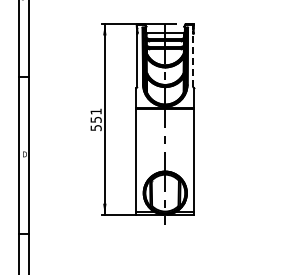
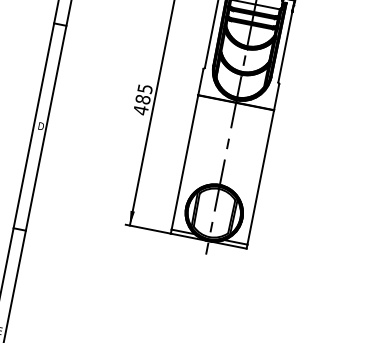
line: (193, 59) -> (285, 46), dashed -> solid
text: (95, 119) -> (142, 98), 551 -> 485

